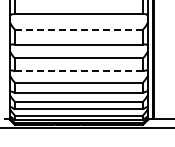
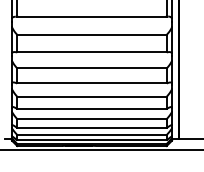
line: (78, 29) -> (91, 34), dashed -> solid
line: (79, 71) -> (92, 83), dashed -> solid

